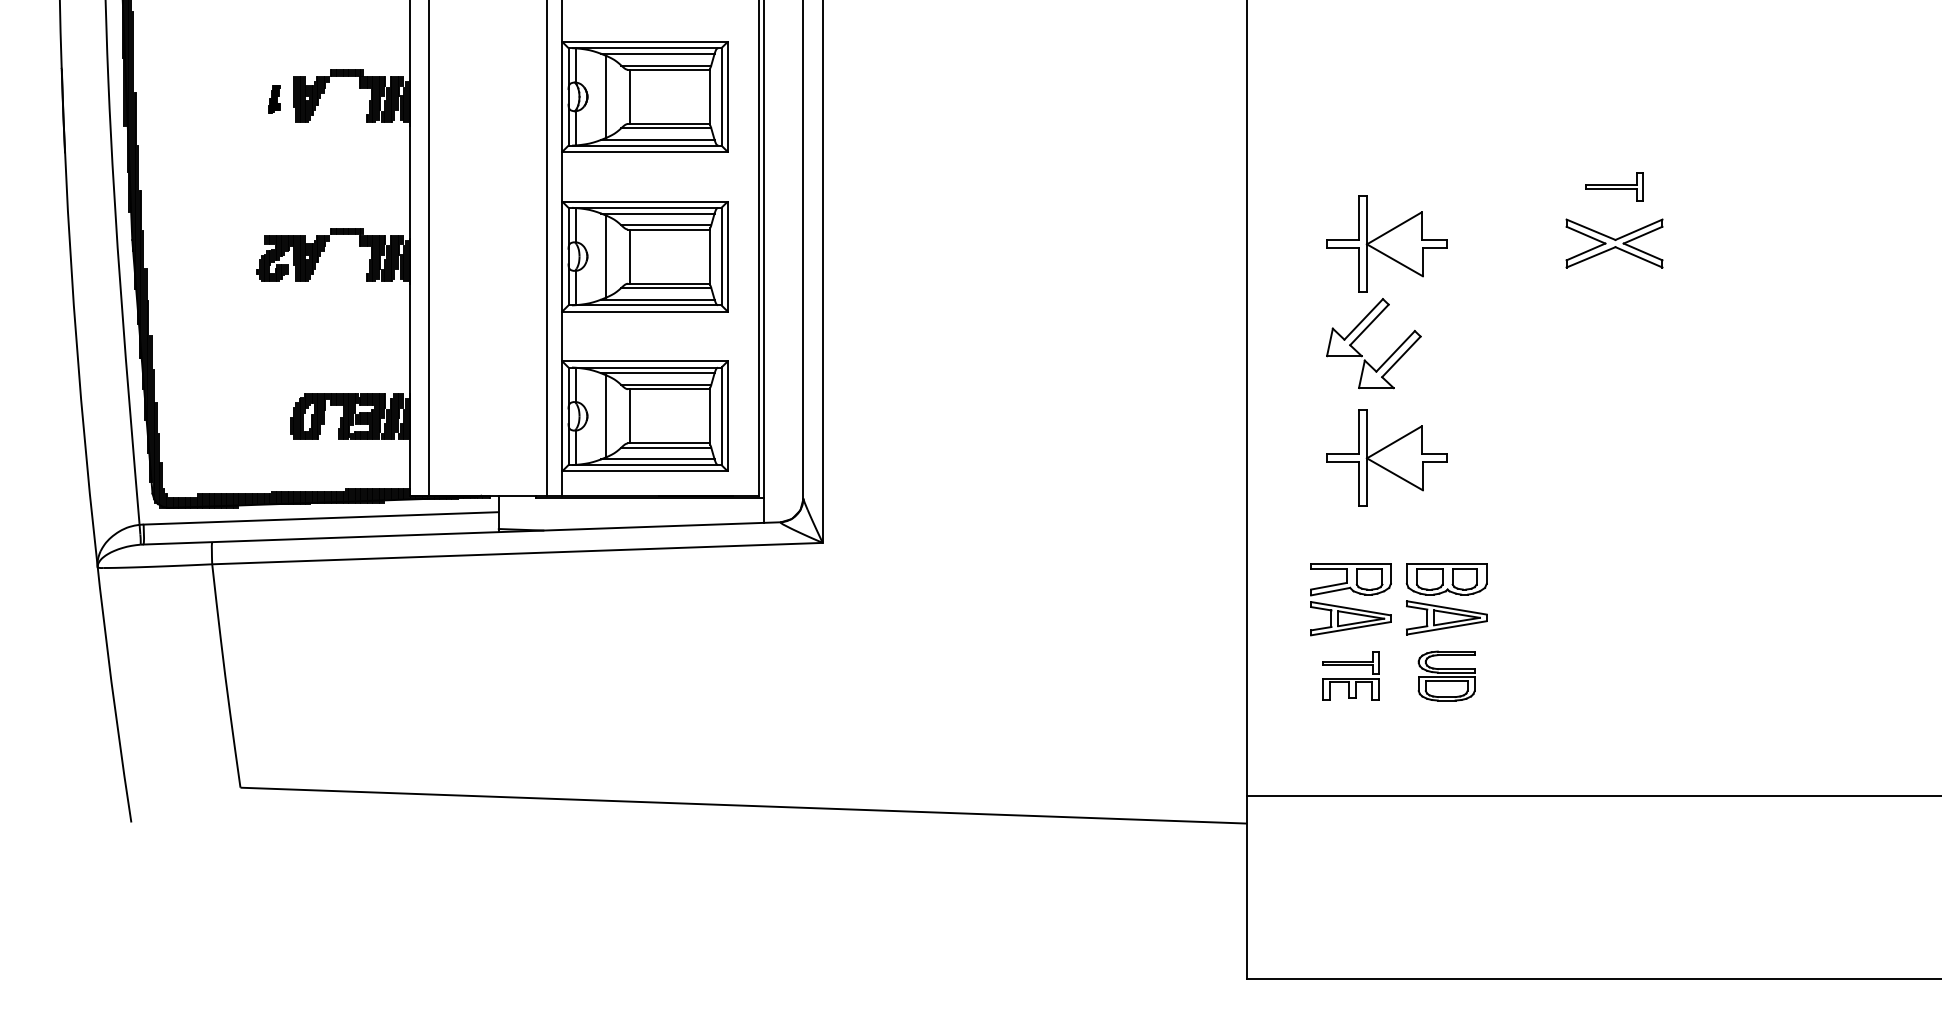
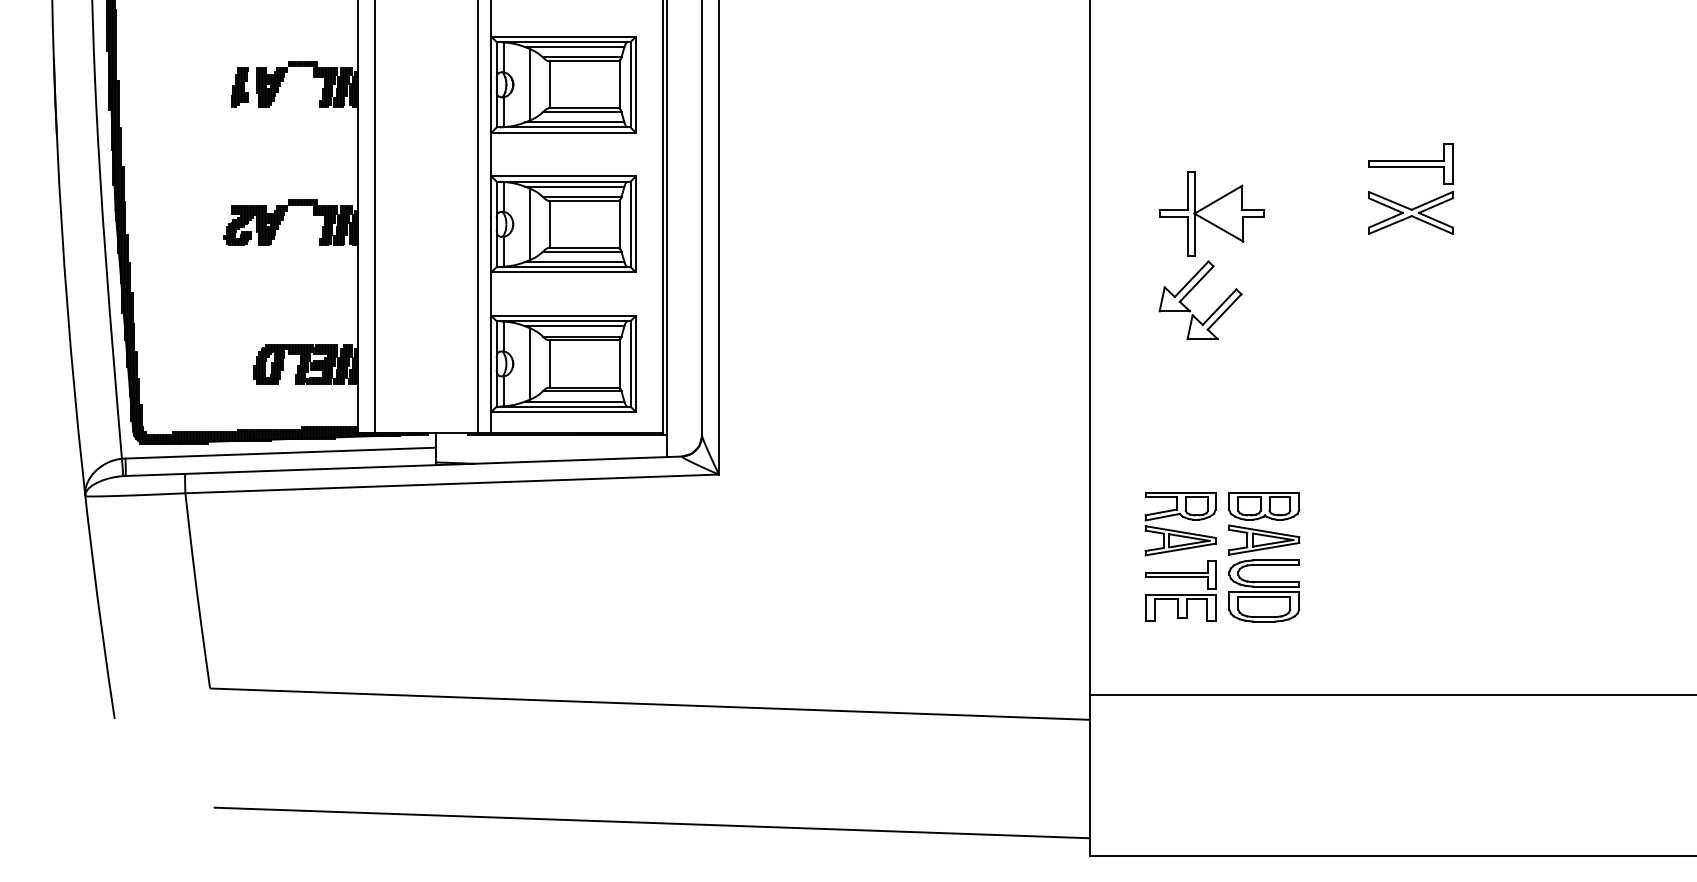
part: (274, 99) -> (239, 87), size x1.67
part: (1614, 186) -> (1410, 163), size x1.67
part: (1386, 457) -> (1211, 399), removed
part: (1350, 675) -> (1180, 590), size x1.43
part: (1446, 675) -> (1264, 590), size x1.43
line: (746, 941) -> (652, 822), added

